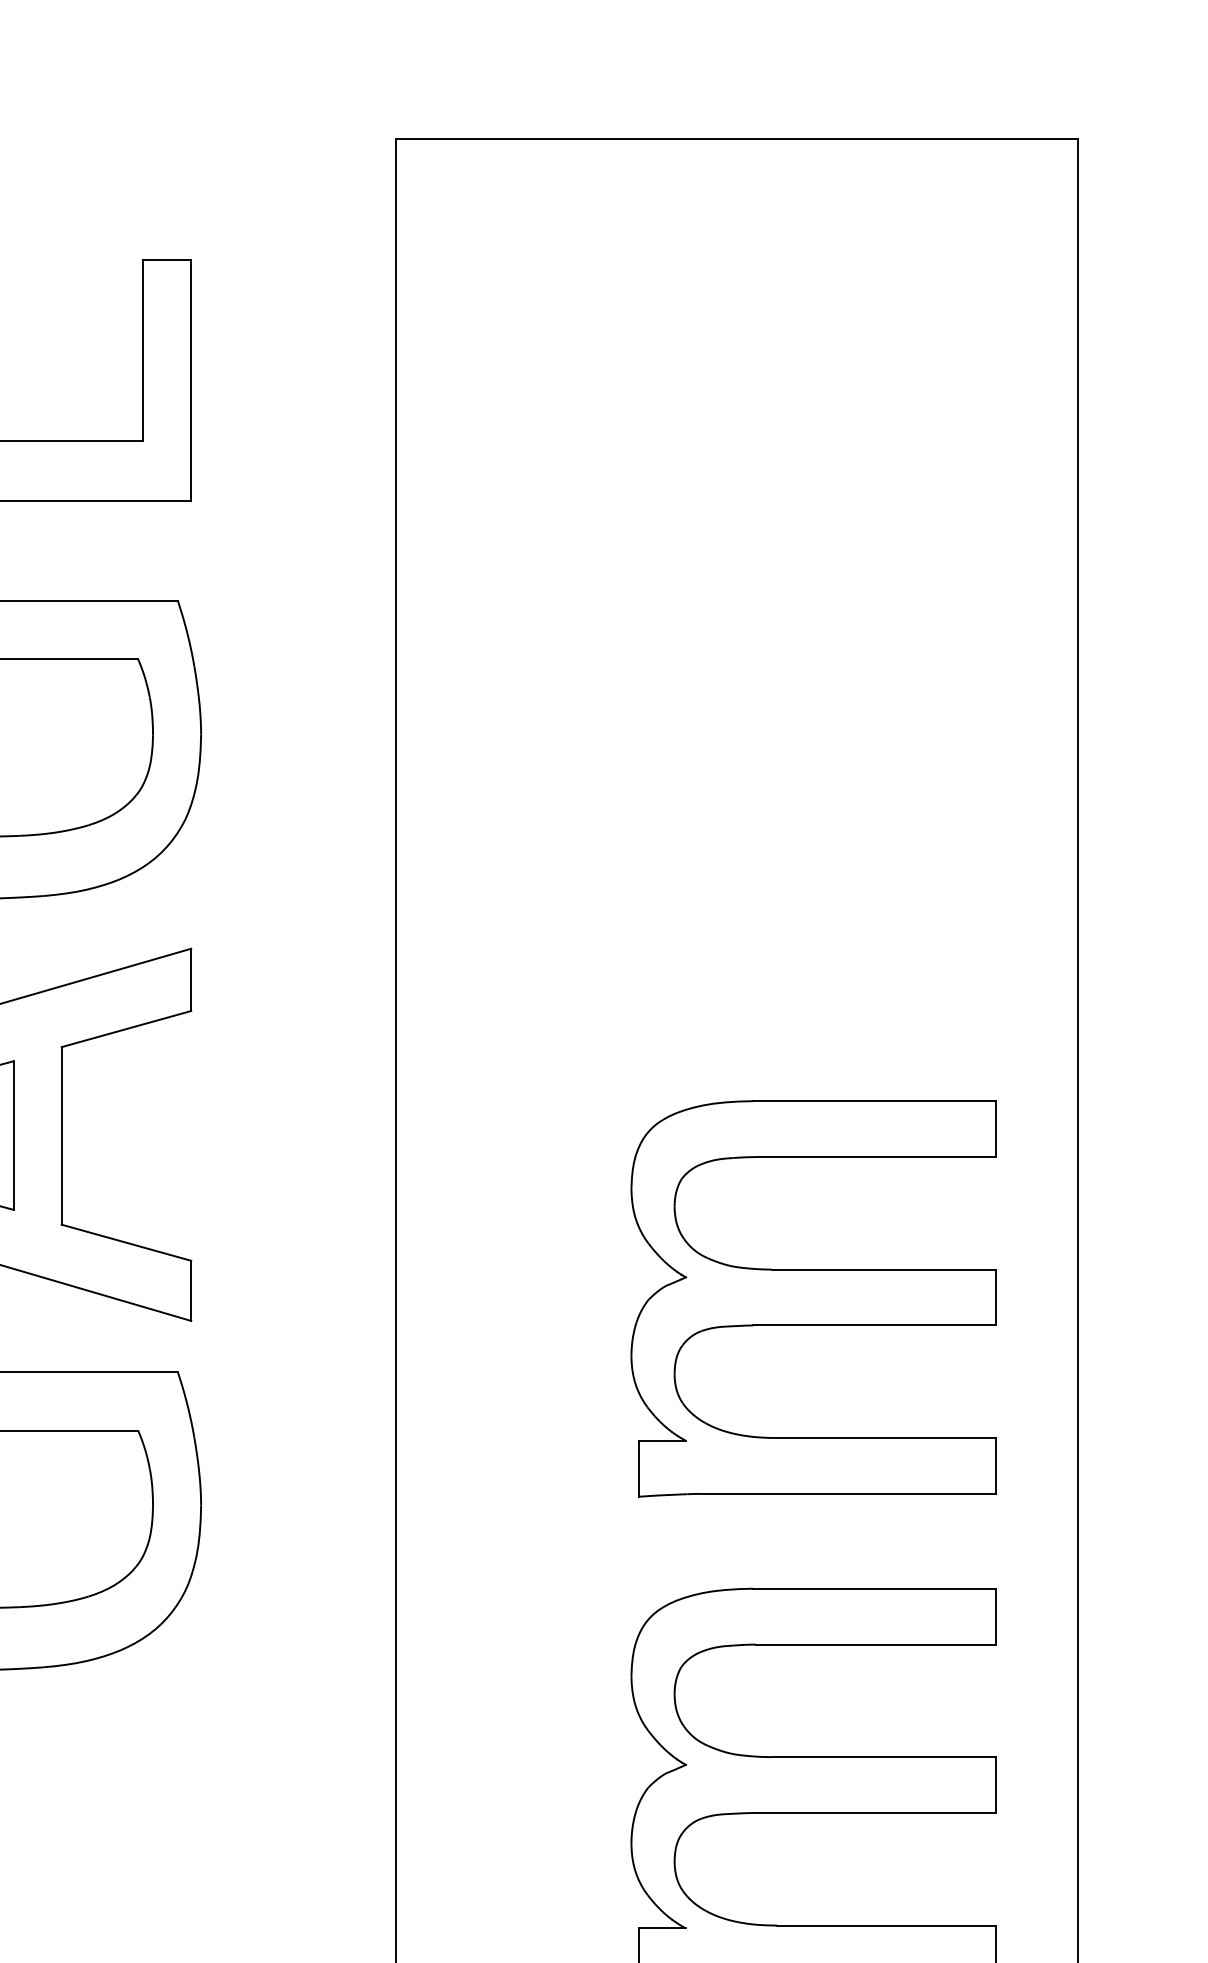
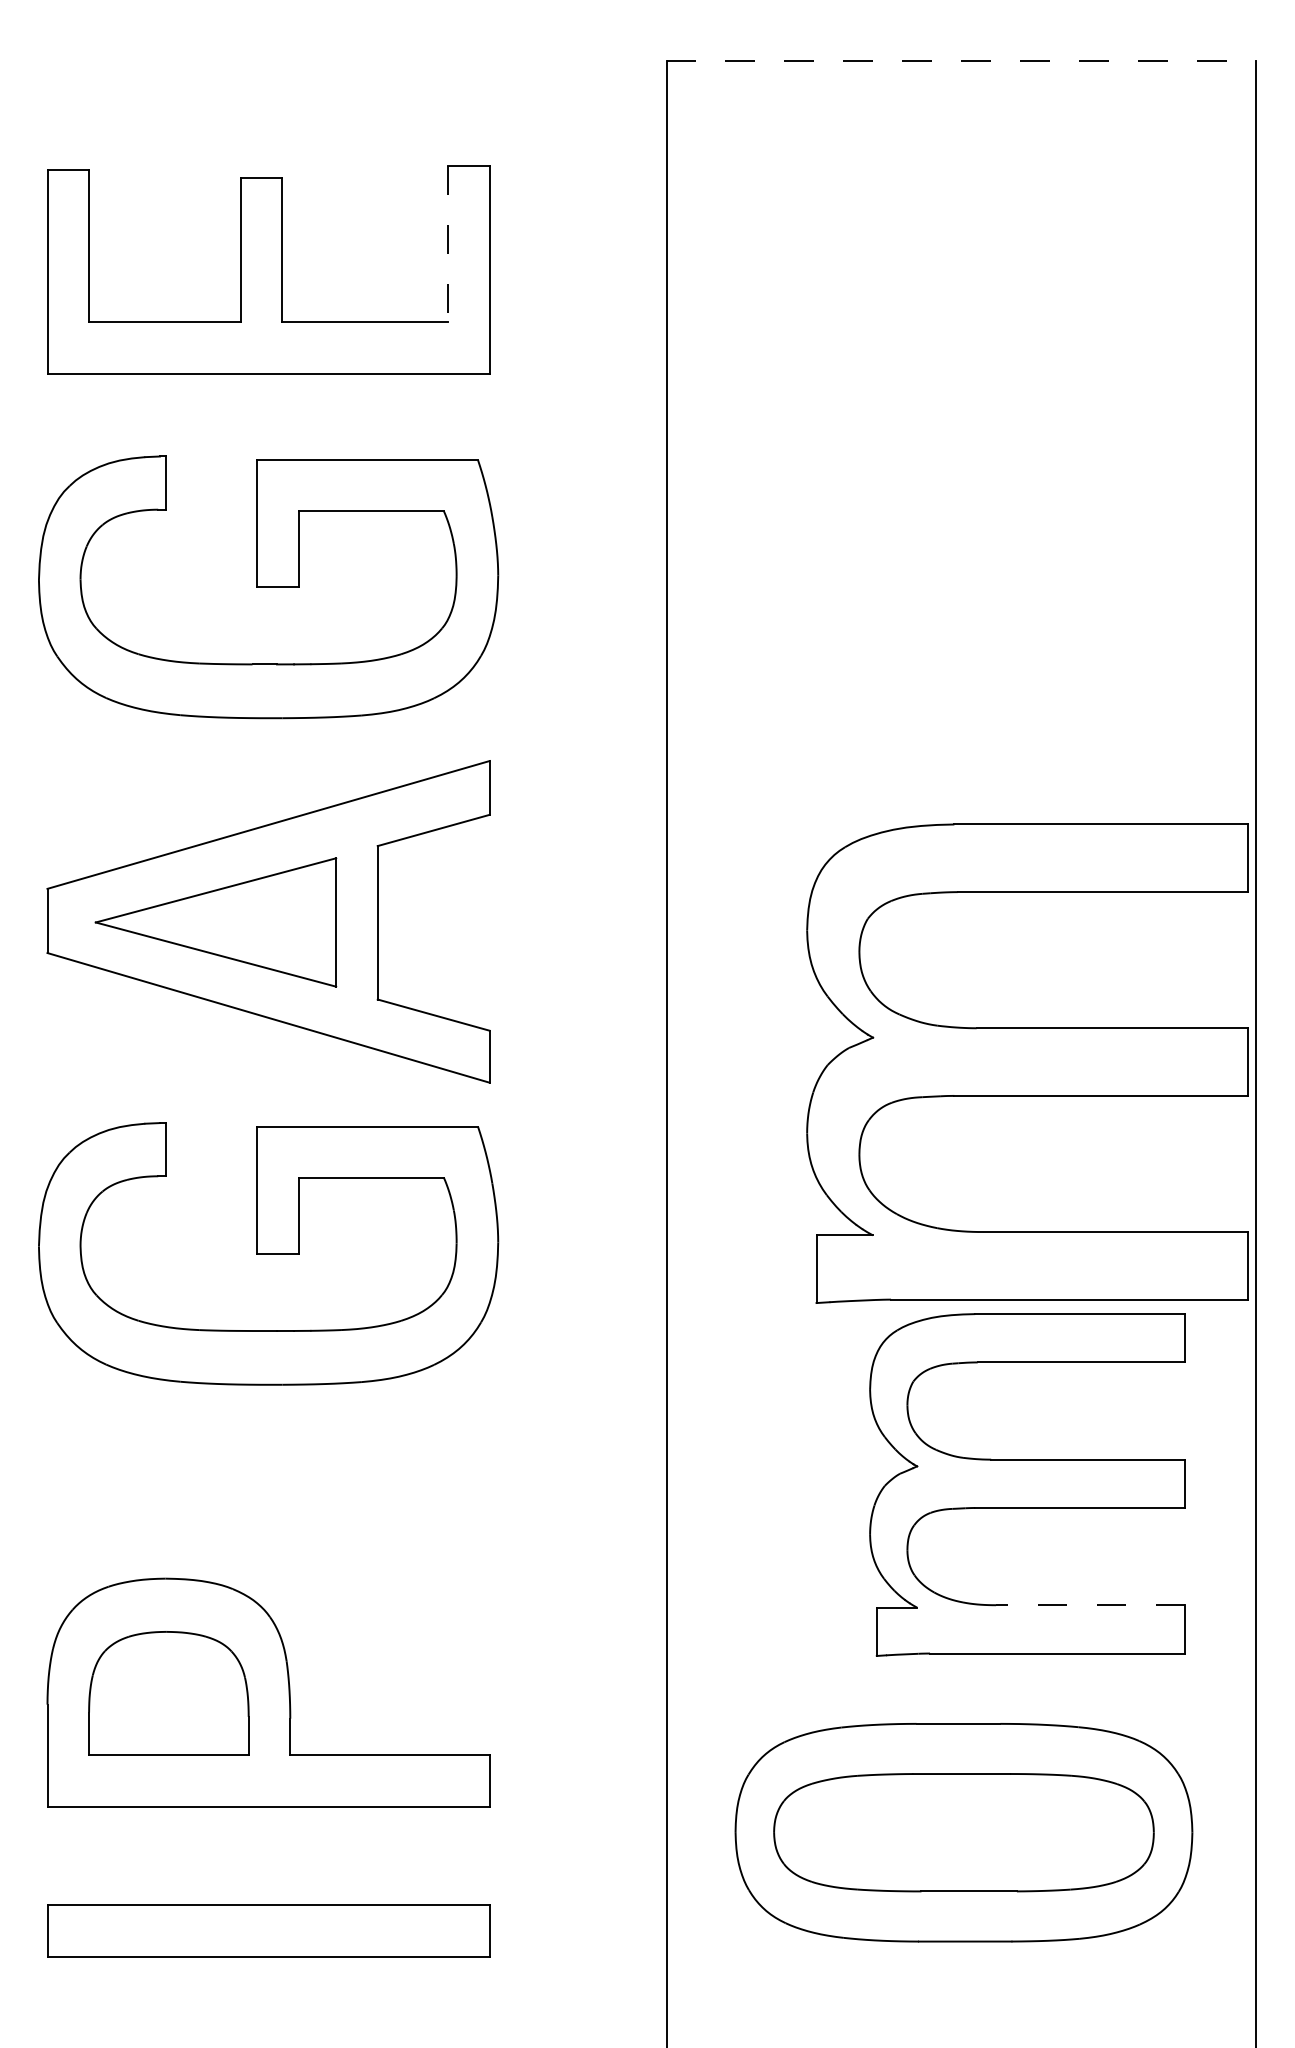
line: (737, 139) -> (961, 61), solid -> dashed
line: (143, 349) -> (448, 243), solid -> dashed
part: (813, 1298) -> (1027, 1063), size x1.4
line: (886, 1925) -> (1090, 1605), solid -> dashed

